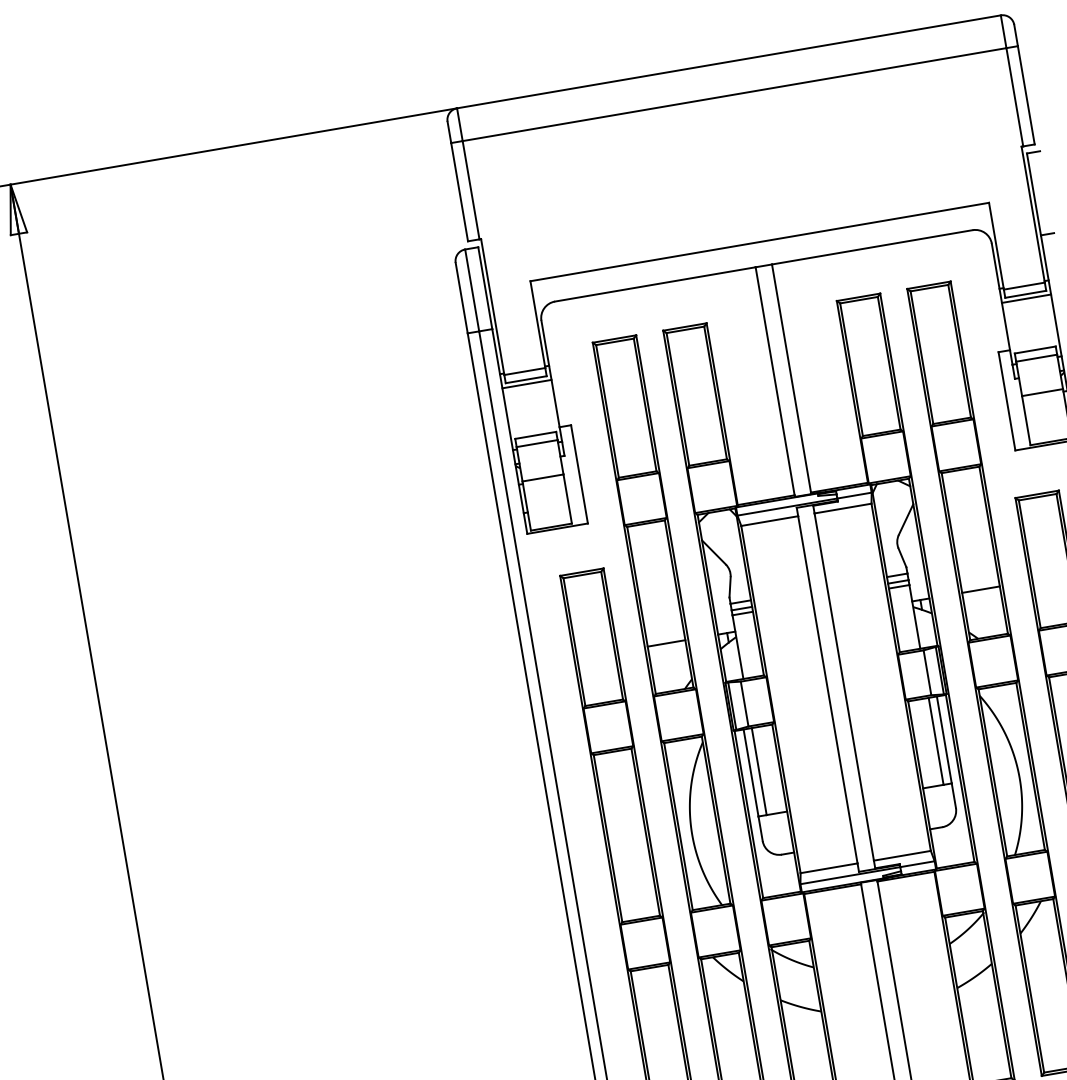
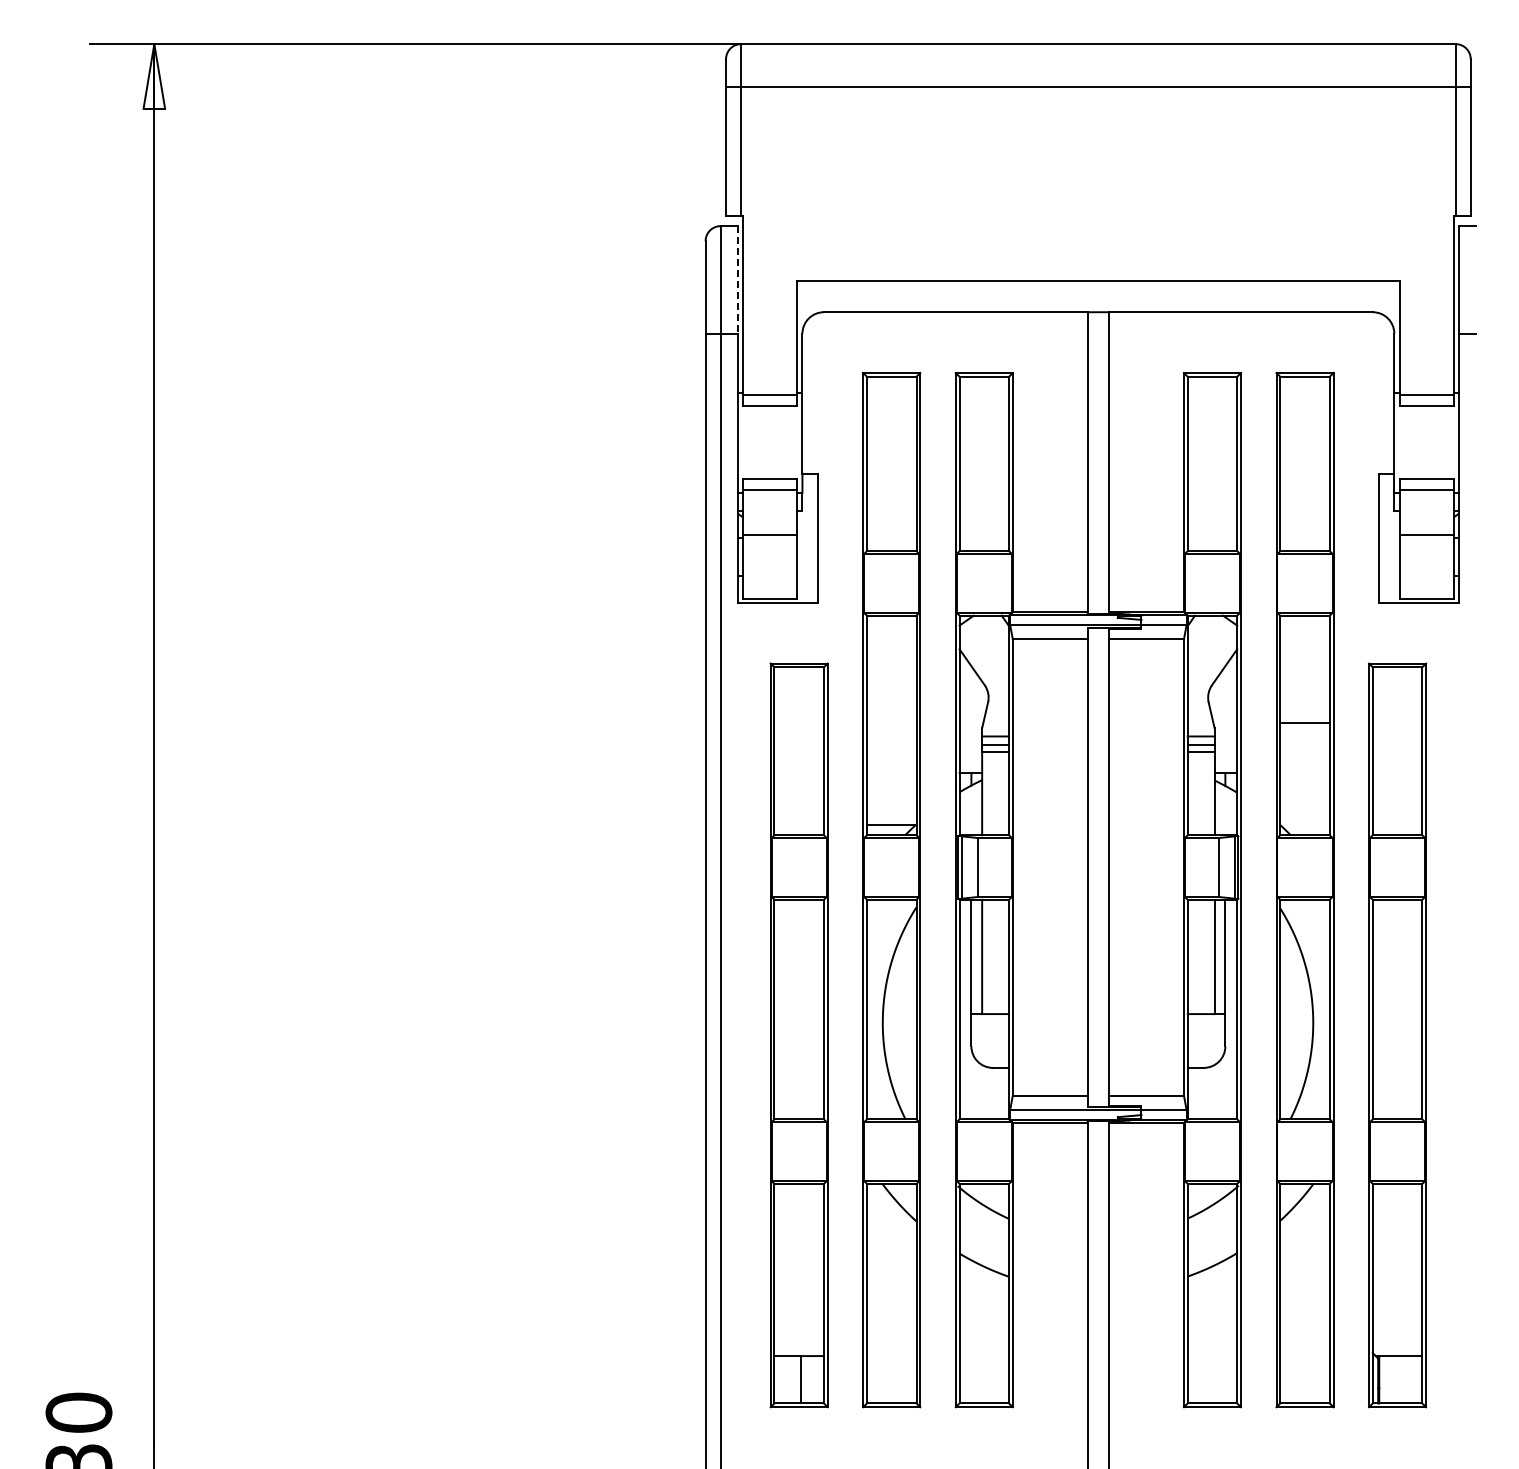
line: (484, 287) -> (737, 279), solid -> dashed
line: (1026, 298) -> (1426, 411), removed
line: (526, 384) -> (769, 411), removed
line: (980, 590) -> (1304, 723), moved
line: (666, 643) -> (891, 825), moved

